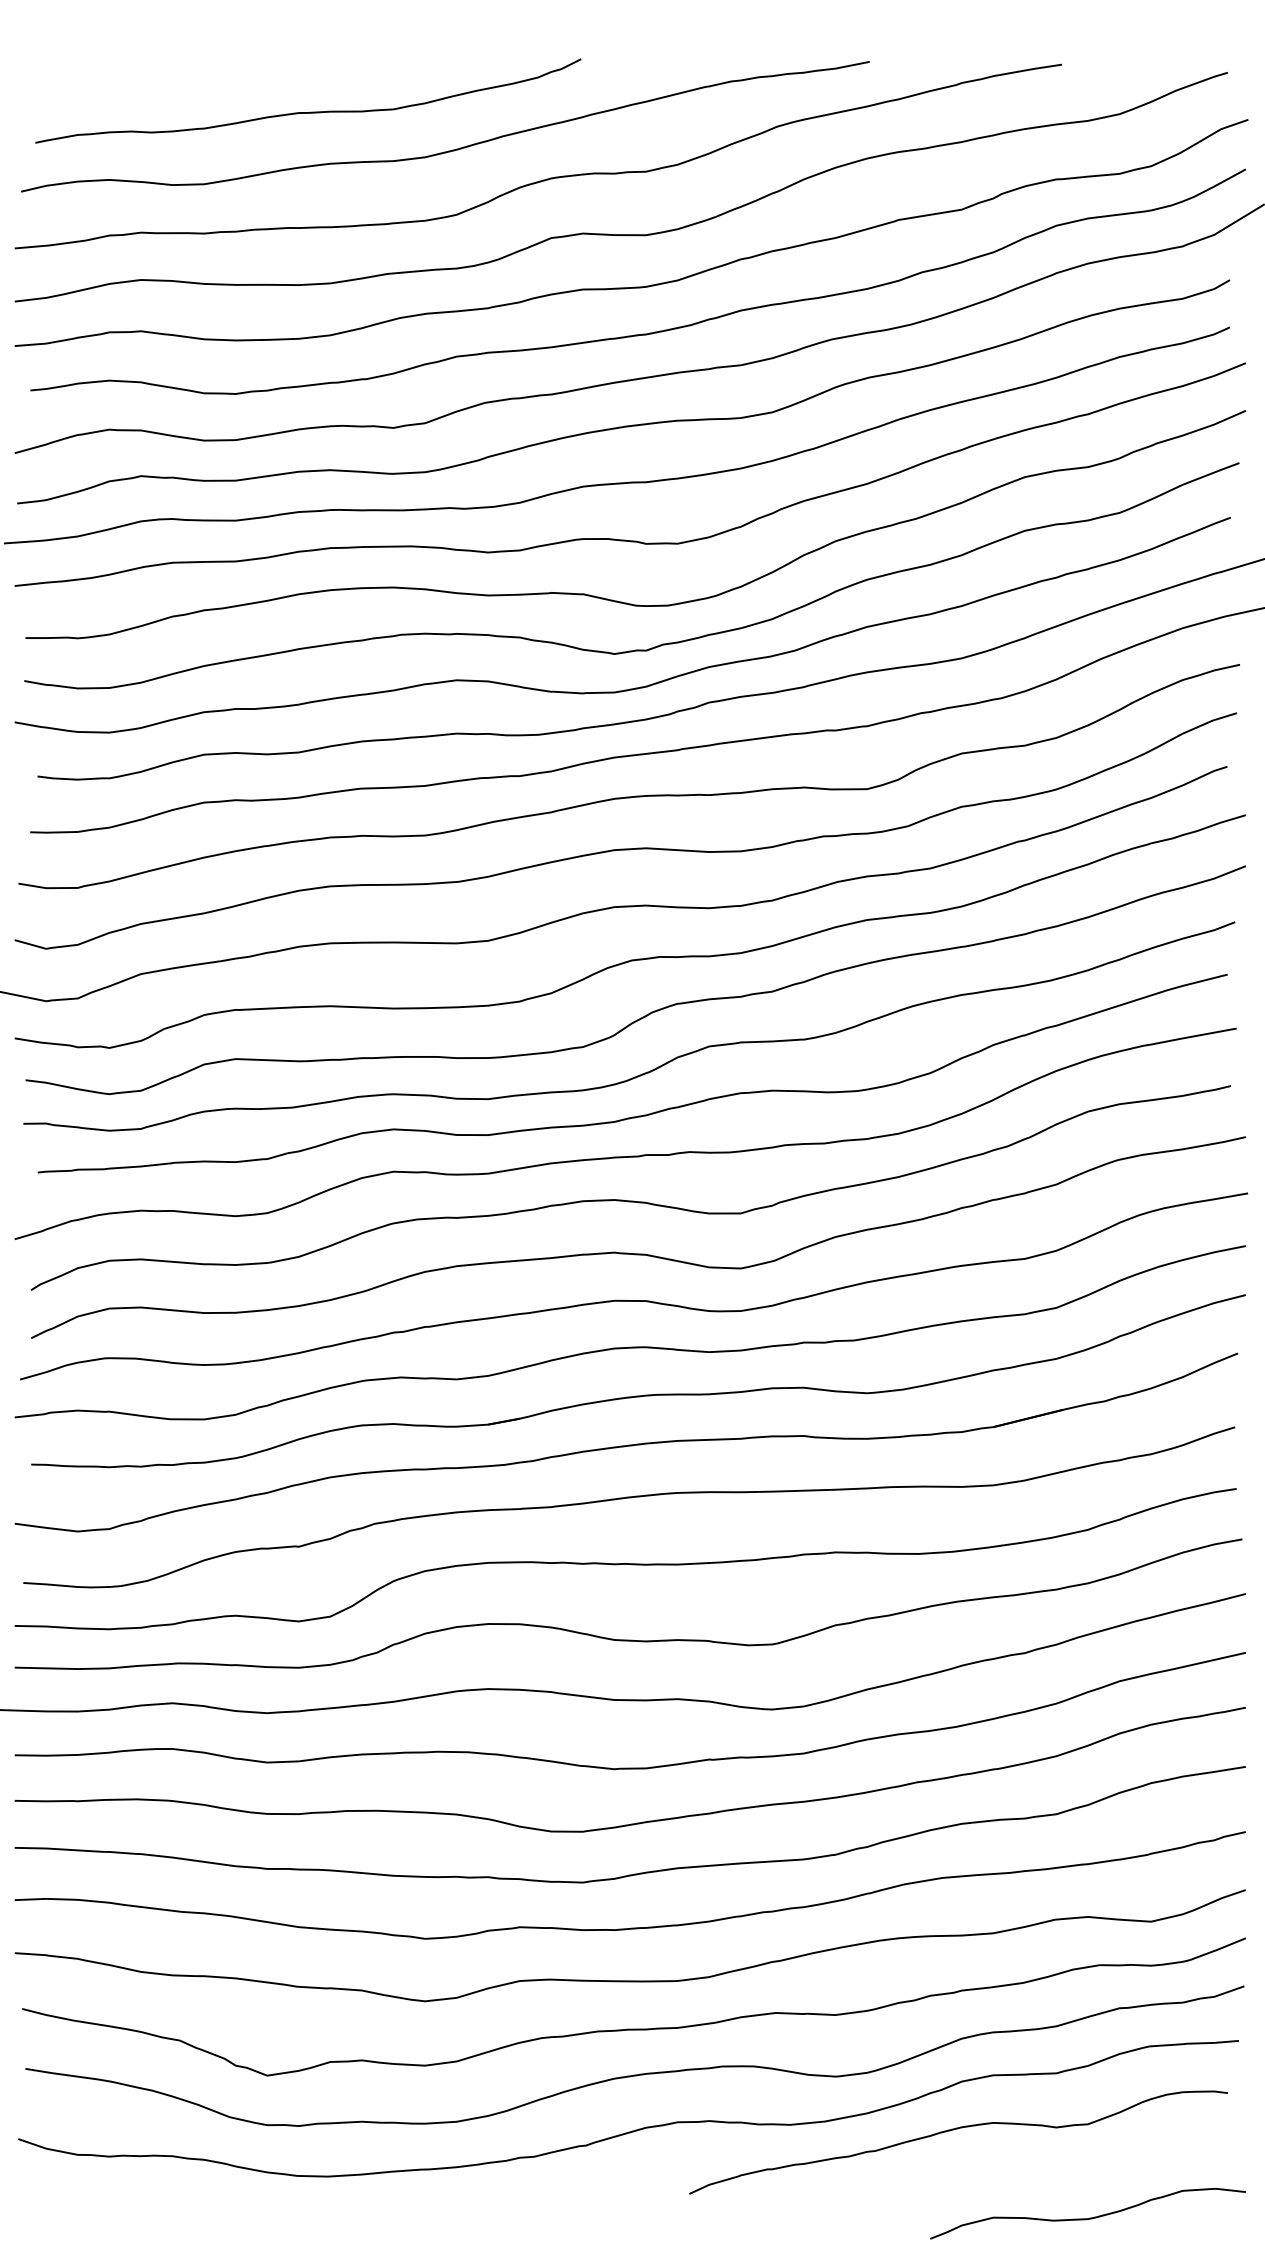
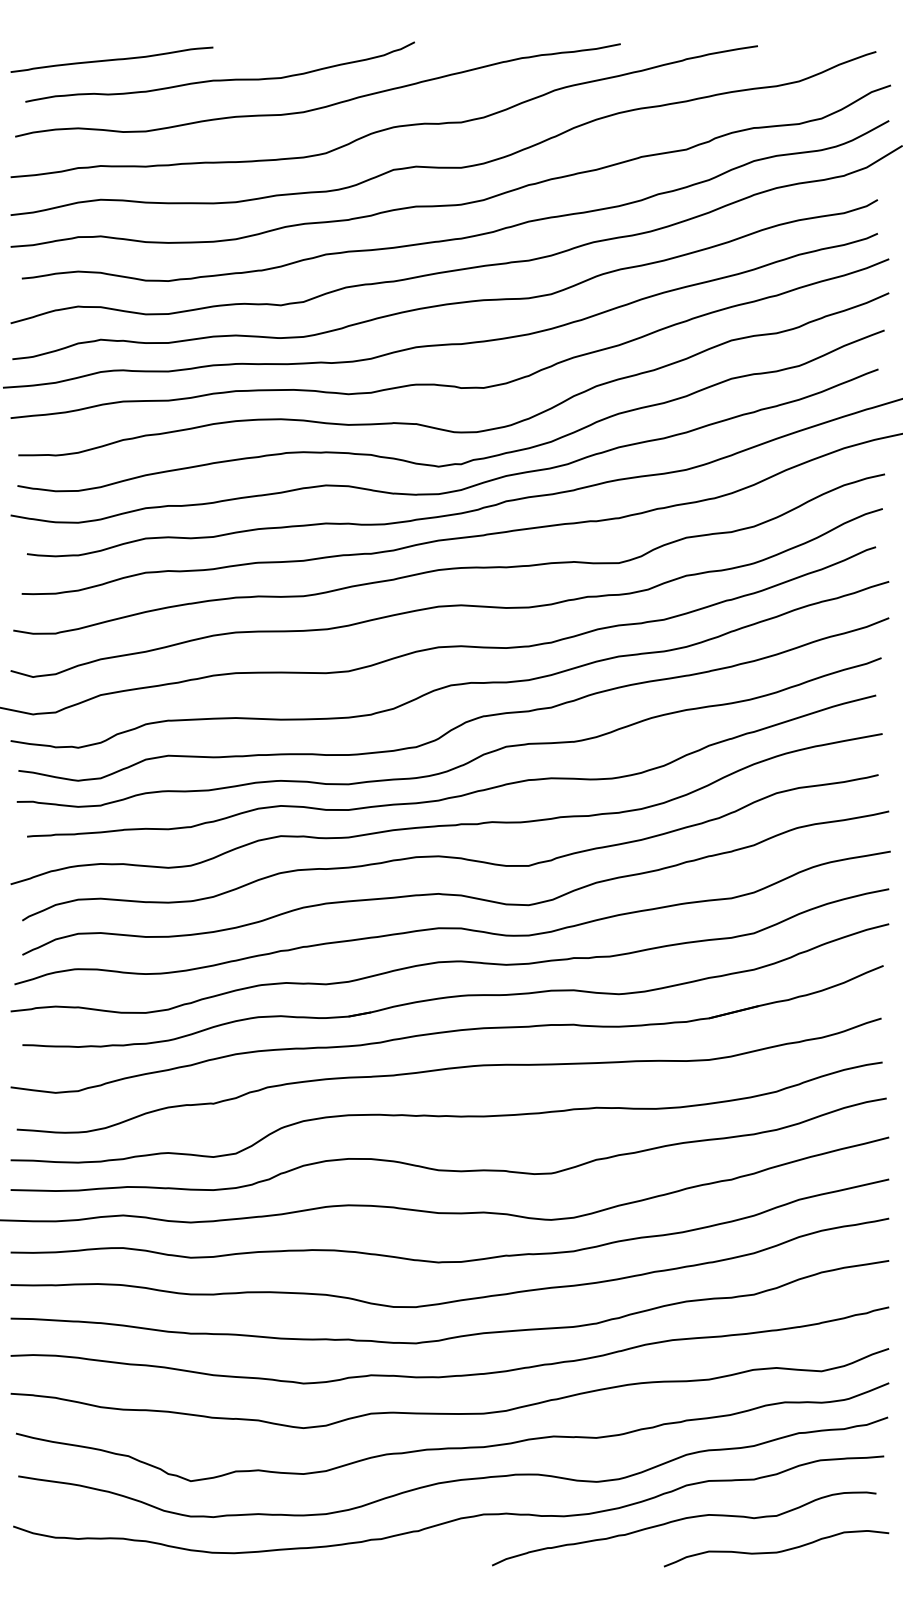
curve: (156, 83) -> (111, 59), added
curve: (1087, 2217) -> (776, 1551), moved

